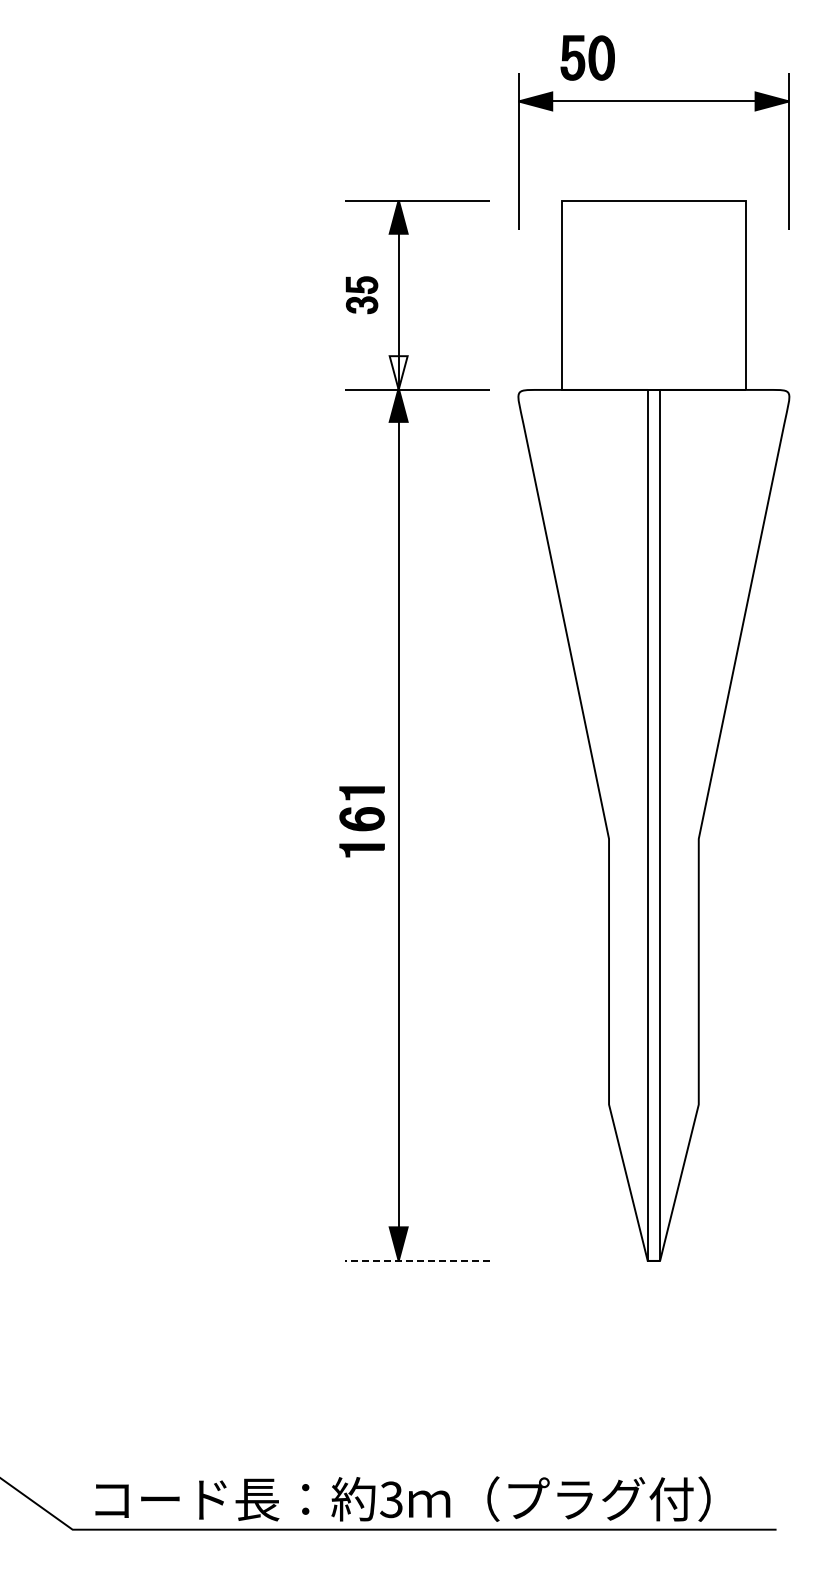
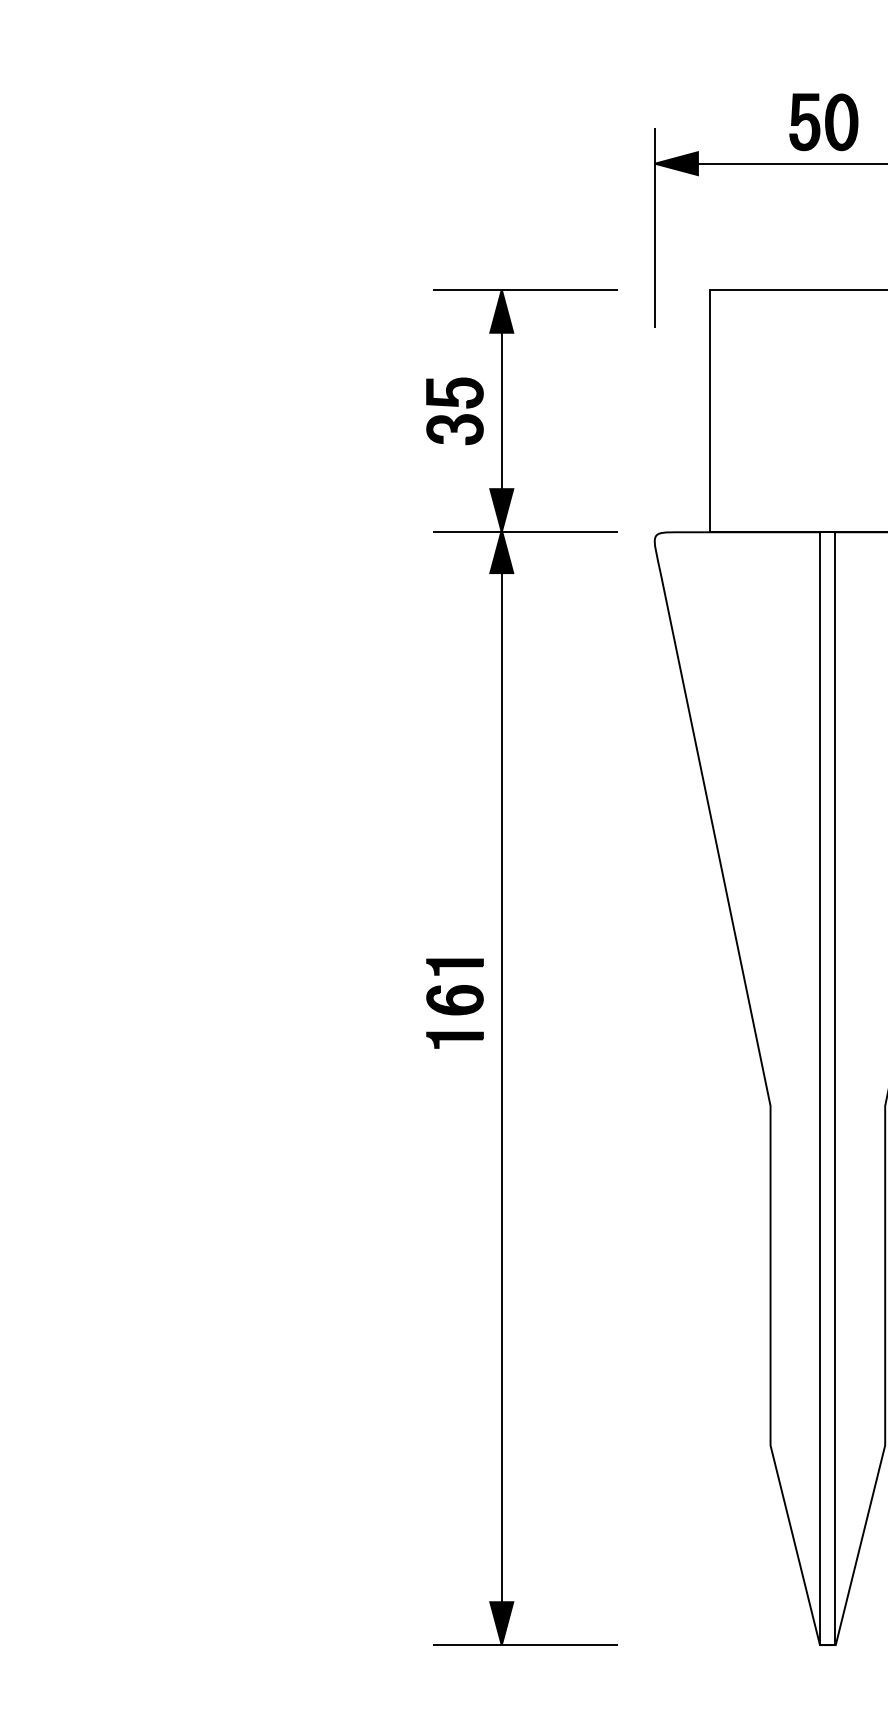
part: (587, 57) -> (823, 121), moved
part: (361, 294) -> (454, 410), size x1.43
fill: (398, 372) -> (501, 509), added
part: (361, 821) -> (454, 1003), moved
line: (416, 1260) -> (524, 1644), dashed -> solid

